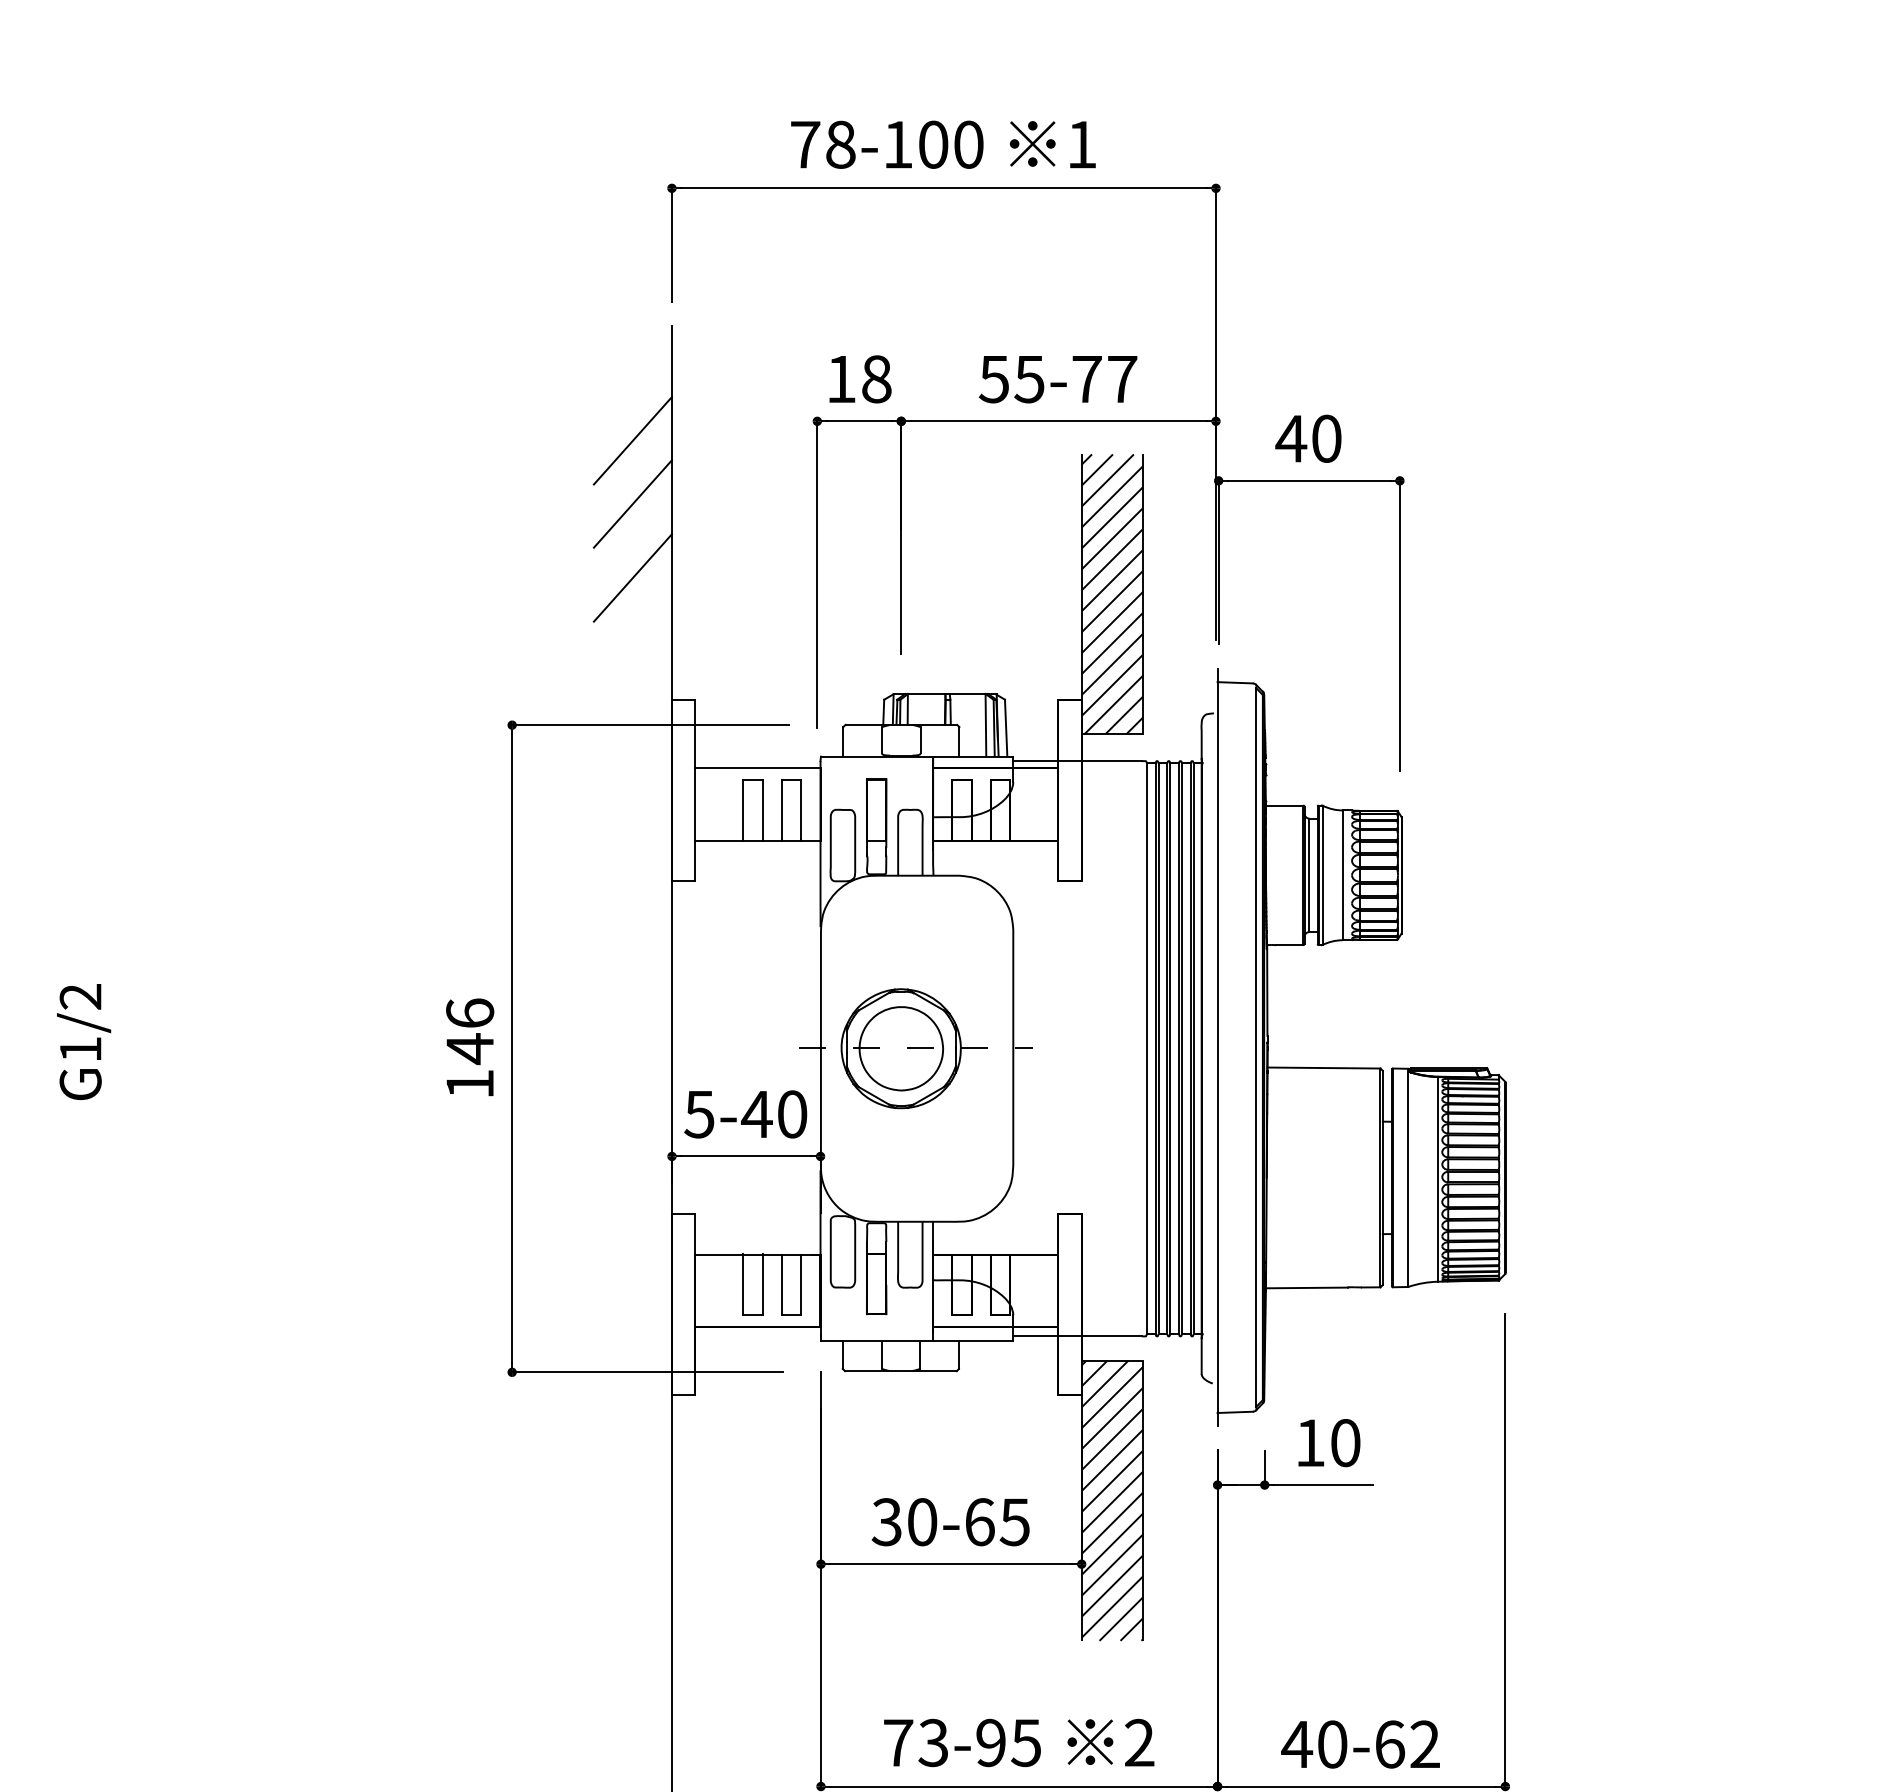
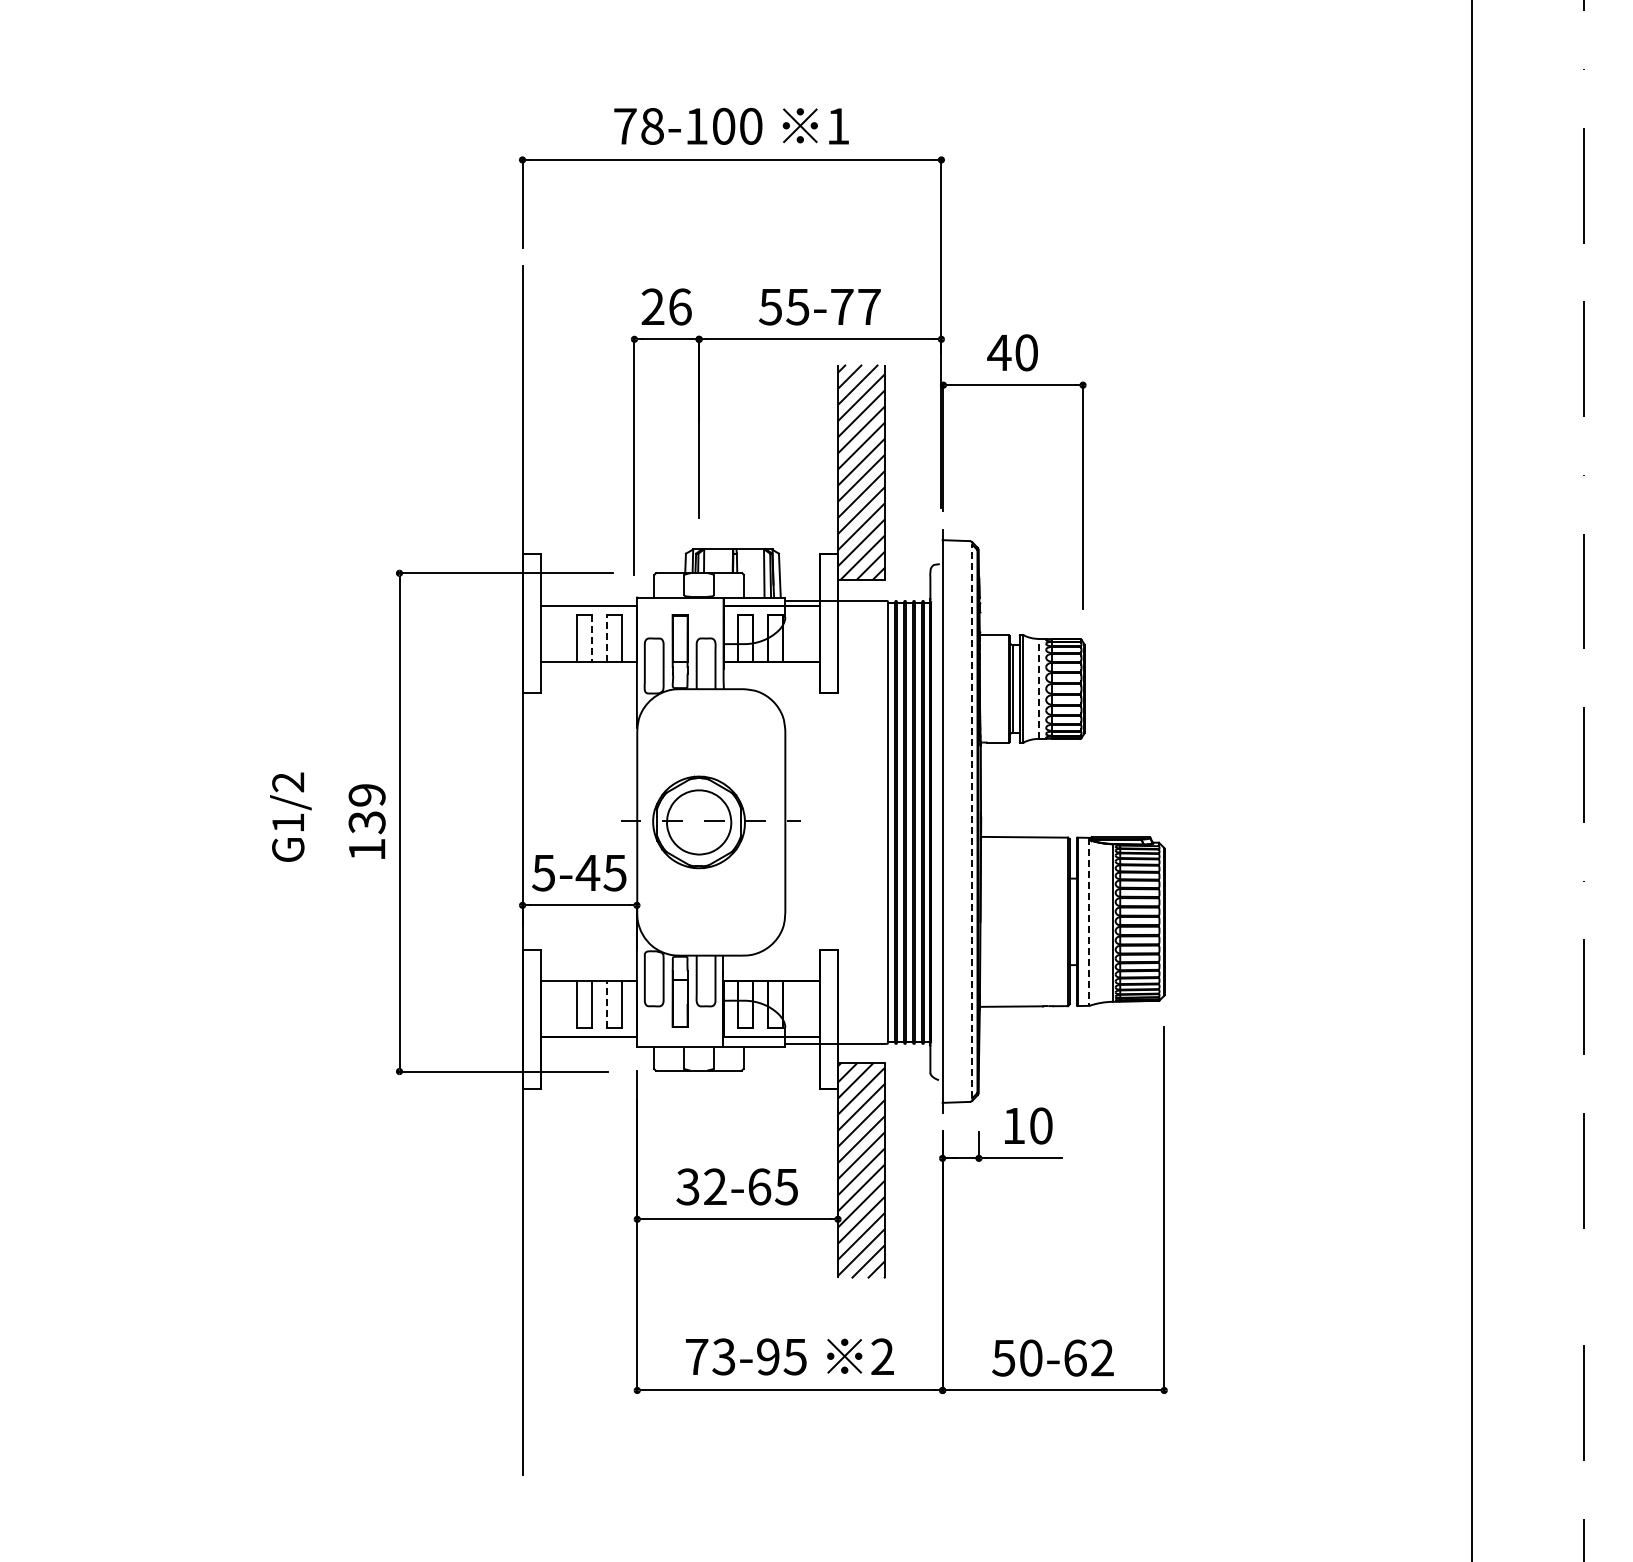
text: (858, 378) -> (666, 306), 18 -> 26
line: (632, 439) -> (492, 353), removed
line: (632, 503) -> (492, 402), removed
line: (632, 577) -> (492, 459), removed
line: (782, 809) -> (607, 638), solid -> dashed
line: (762, 811) -> (592, 639), solid -> dashed
line: (1343, 874) -> (1039, 688), solid -> dashed
text: (469, 1030) -> (366, 808), 146 -> 139
text: (83, 1041) -> (290, 816), moved
line: (1256, 1047) -> (972, 821), solid -> dashed
text: (791, 1113) -> (614, 872), 5-40 -> 5-45
line: (1408, 1177) -> (1089, 921), solid -> dashed
line: (782, 1283) -> (607, 1003), solid -> dashed
text: (922, 1521) -> (715, 1186), 30-65 -> 32-65
text: (1296, 1744) -> (1003, 1358), 40-62 -> 50-62

